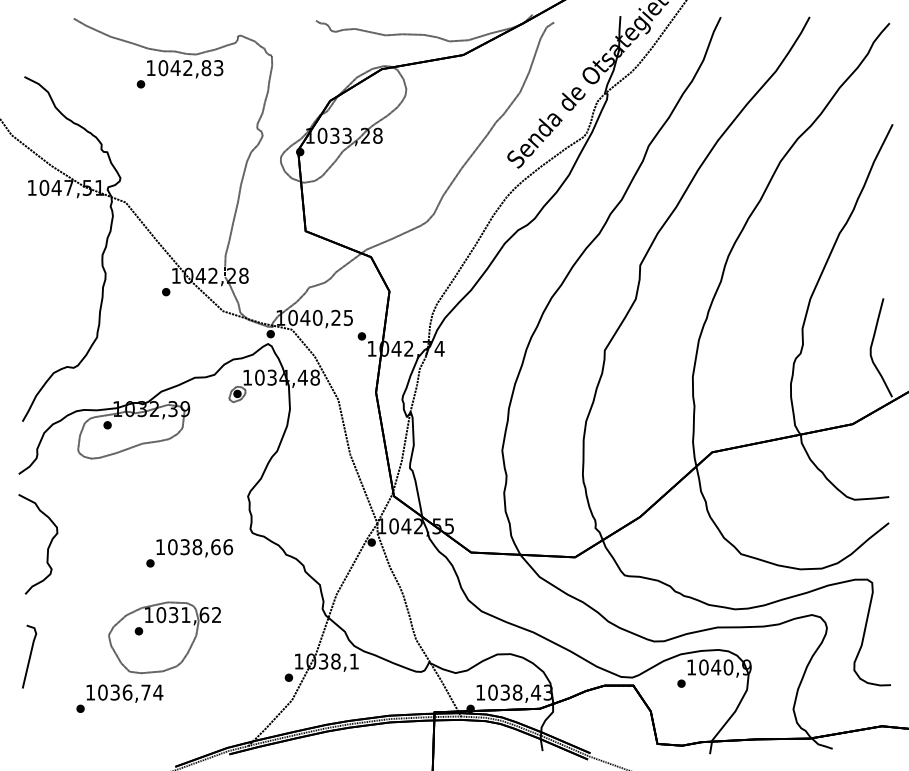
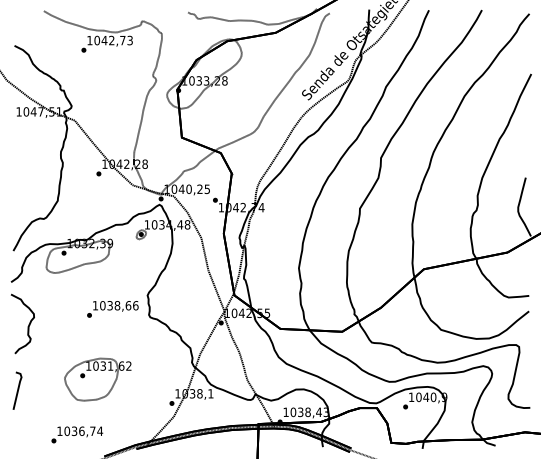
text: (205, 67) -> (122, 40), 1042,83 -> 1042,73
text: (189, 553) -> (112, 309), moved
text: (120, 697) -> (77, 434), moved

